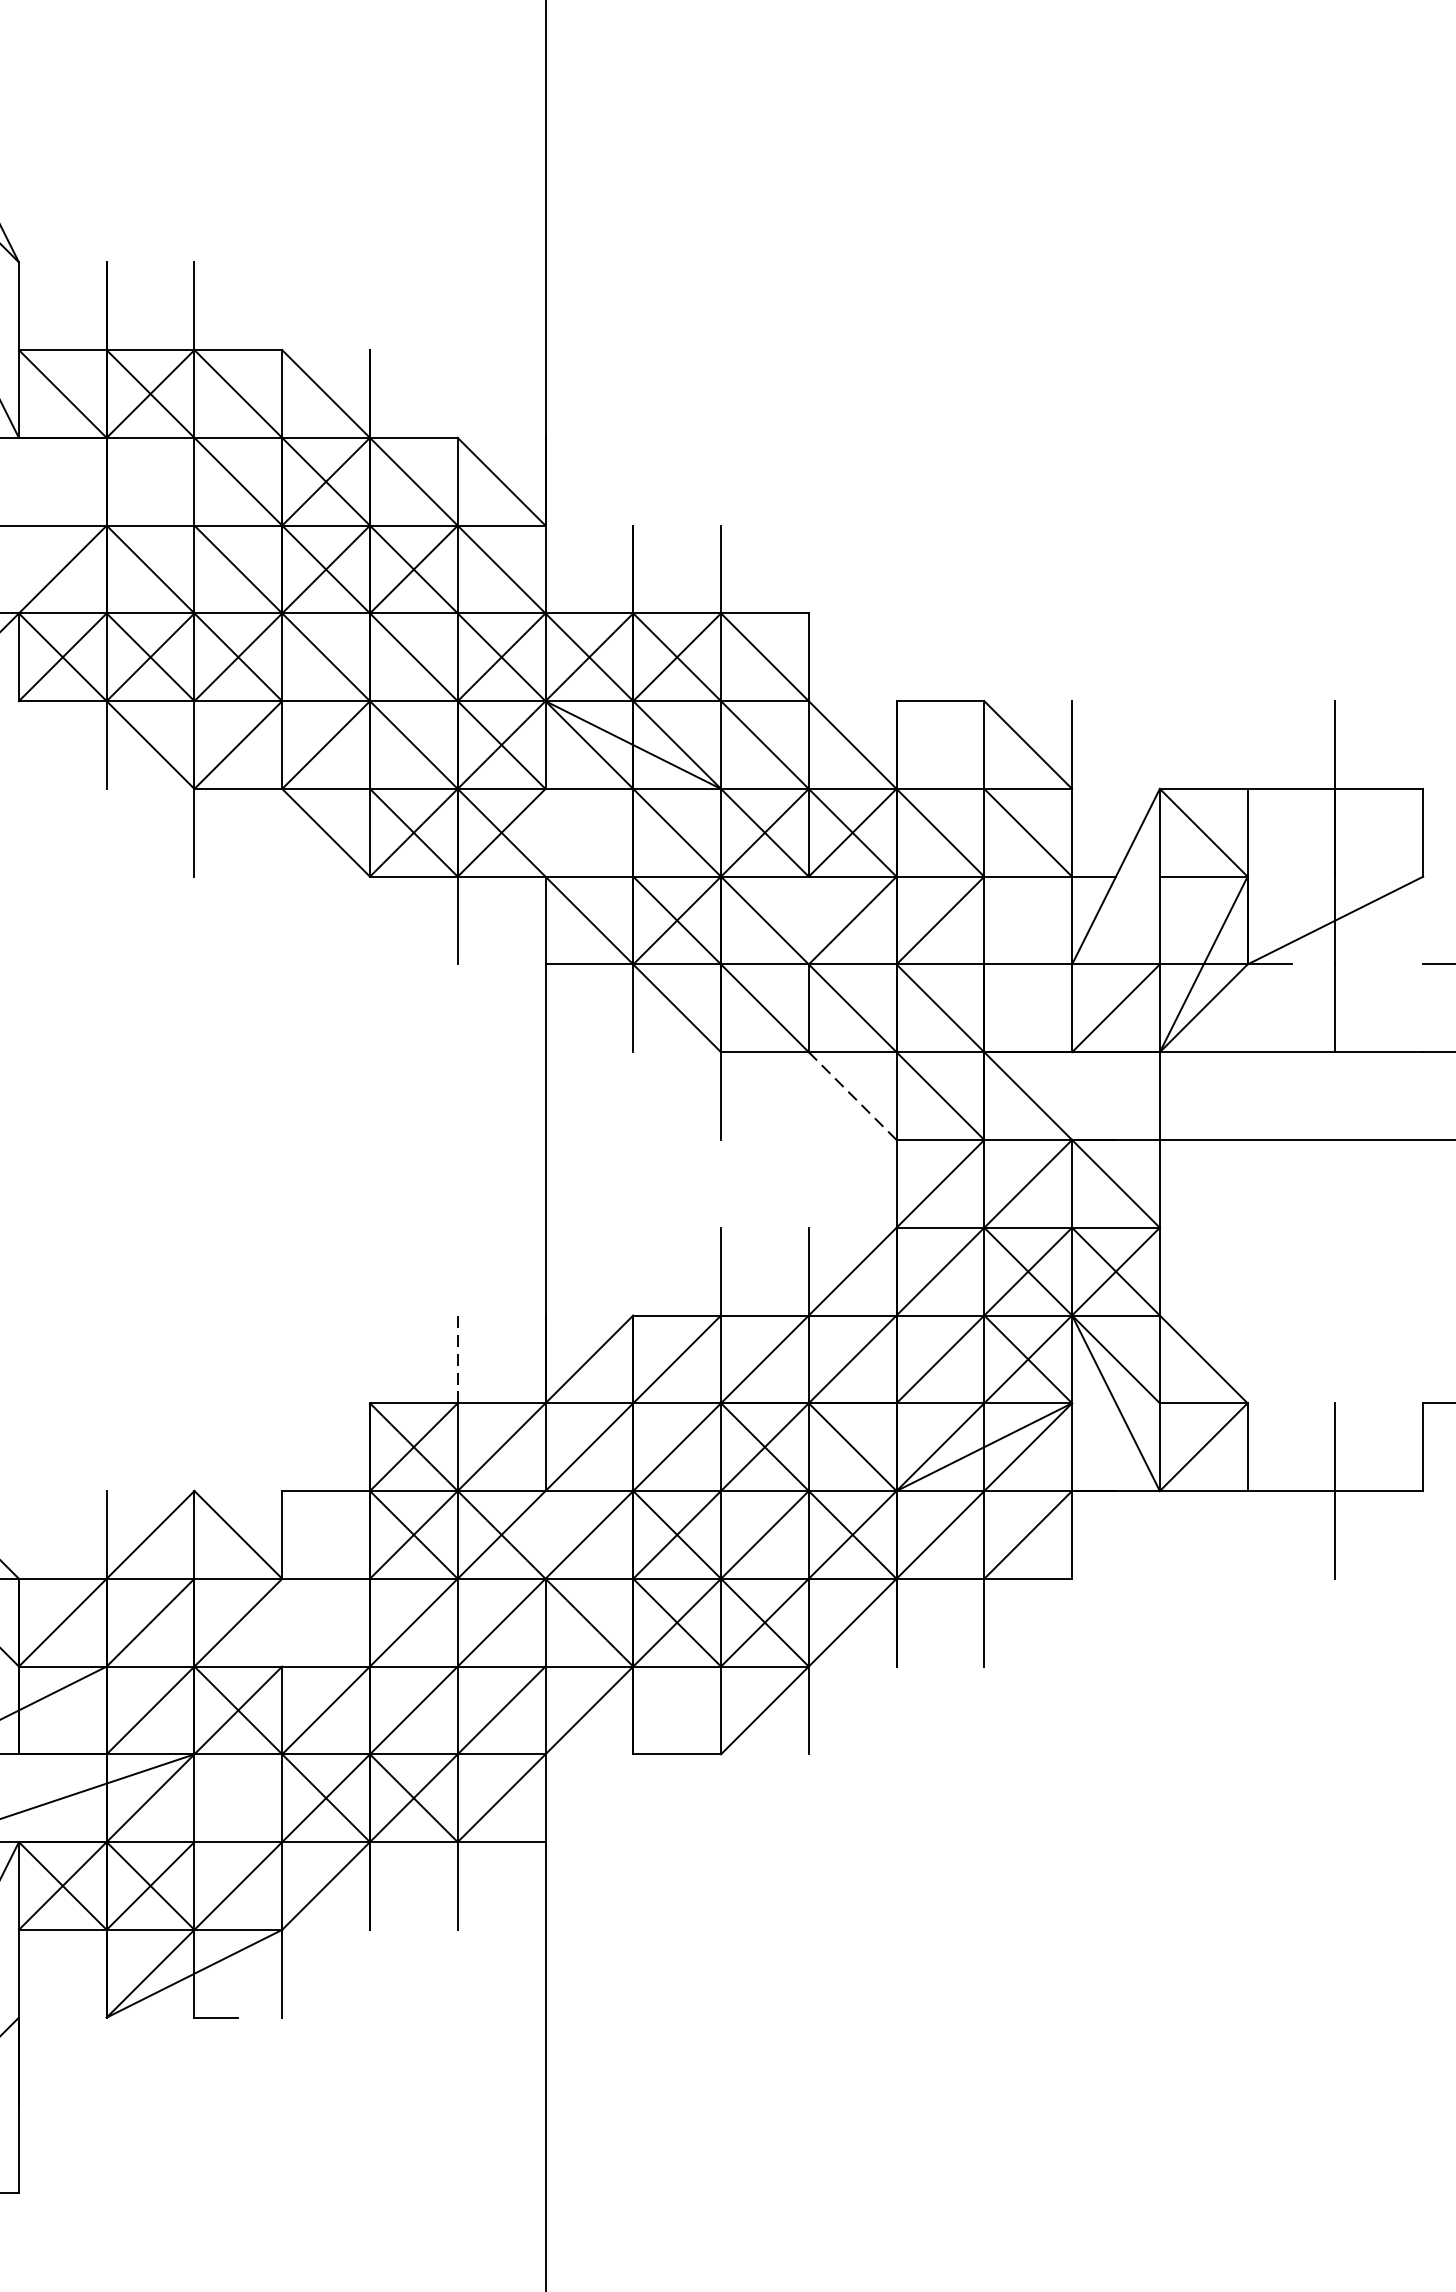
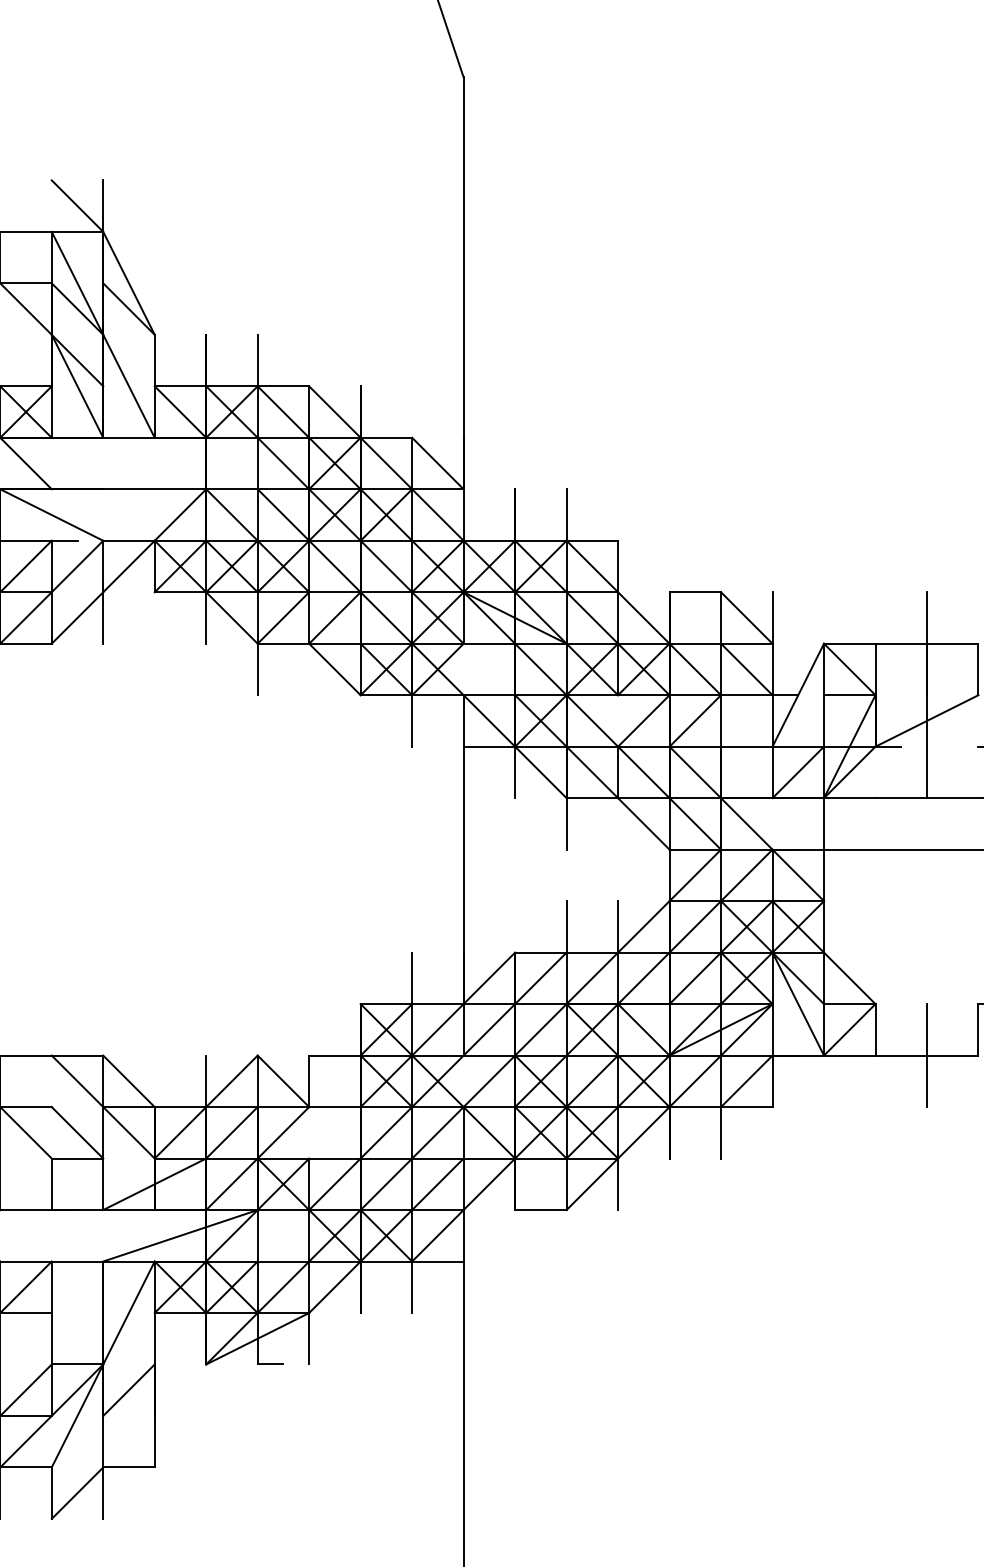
line: (852, 1095) -> (643, 823), dashed -> solid
line: (458, 1359) -> (412, 978), dashed -> solid

